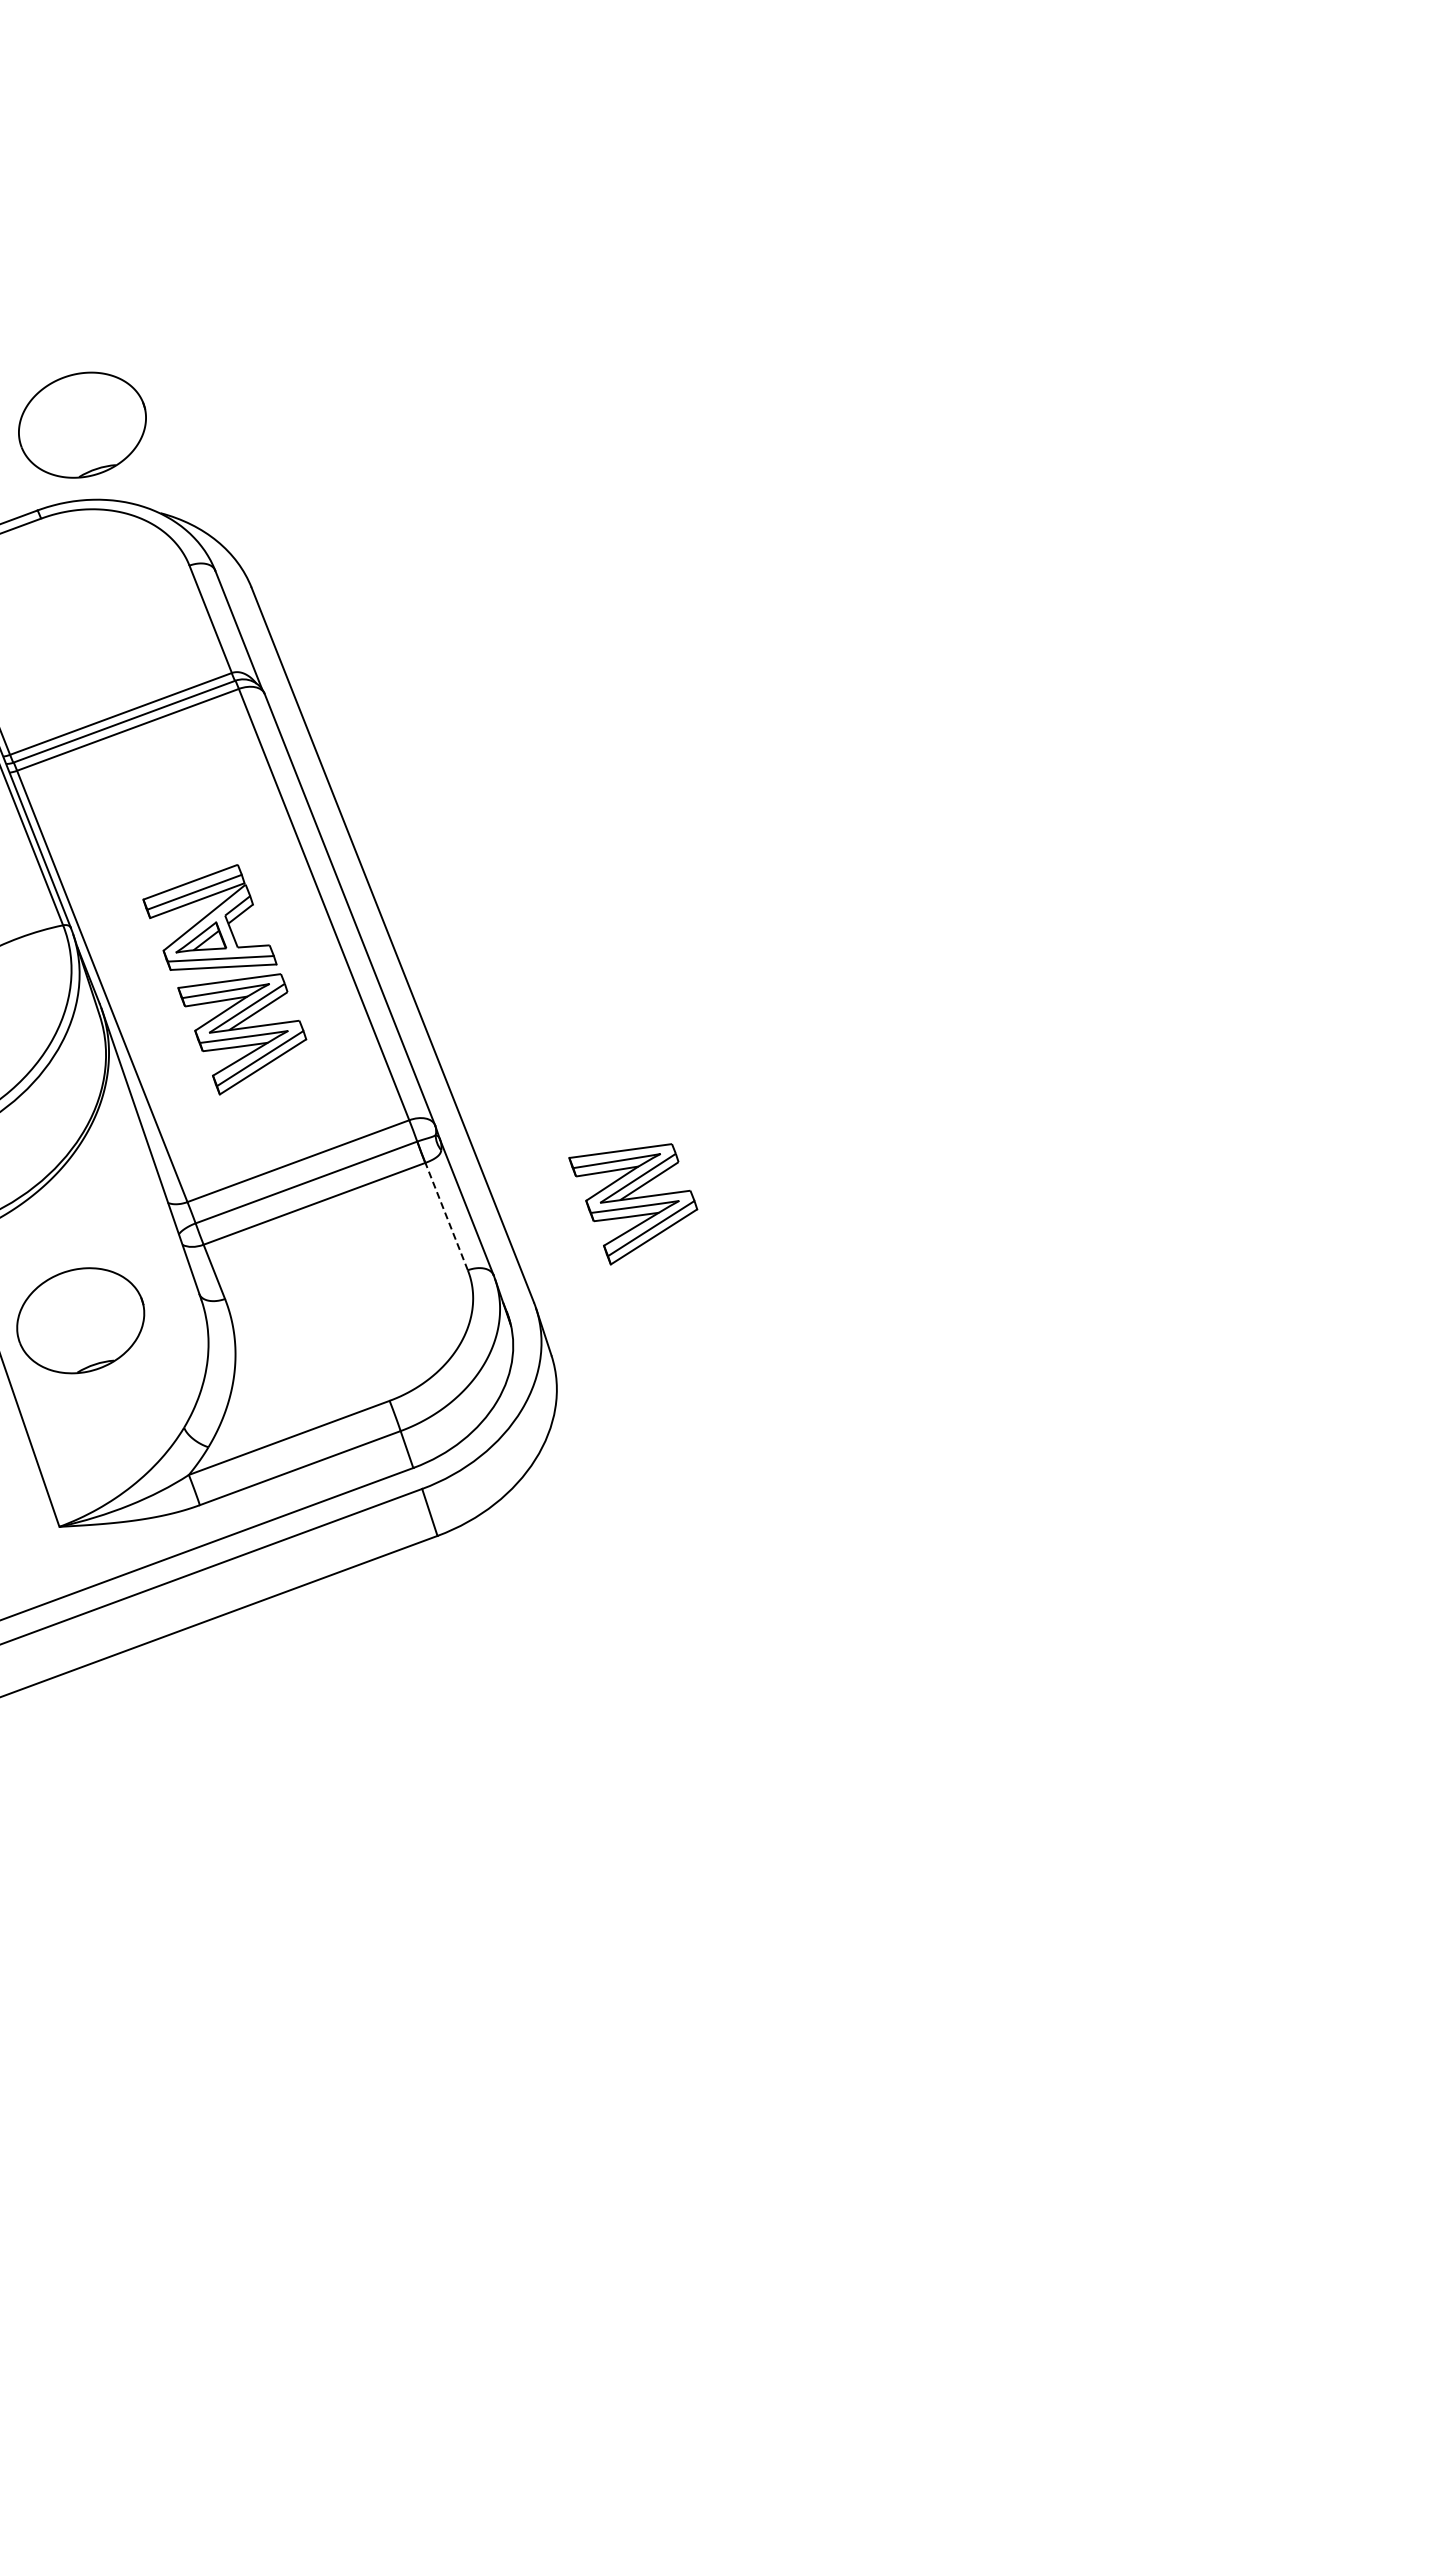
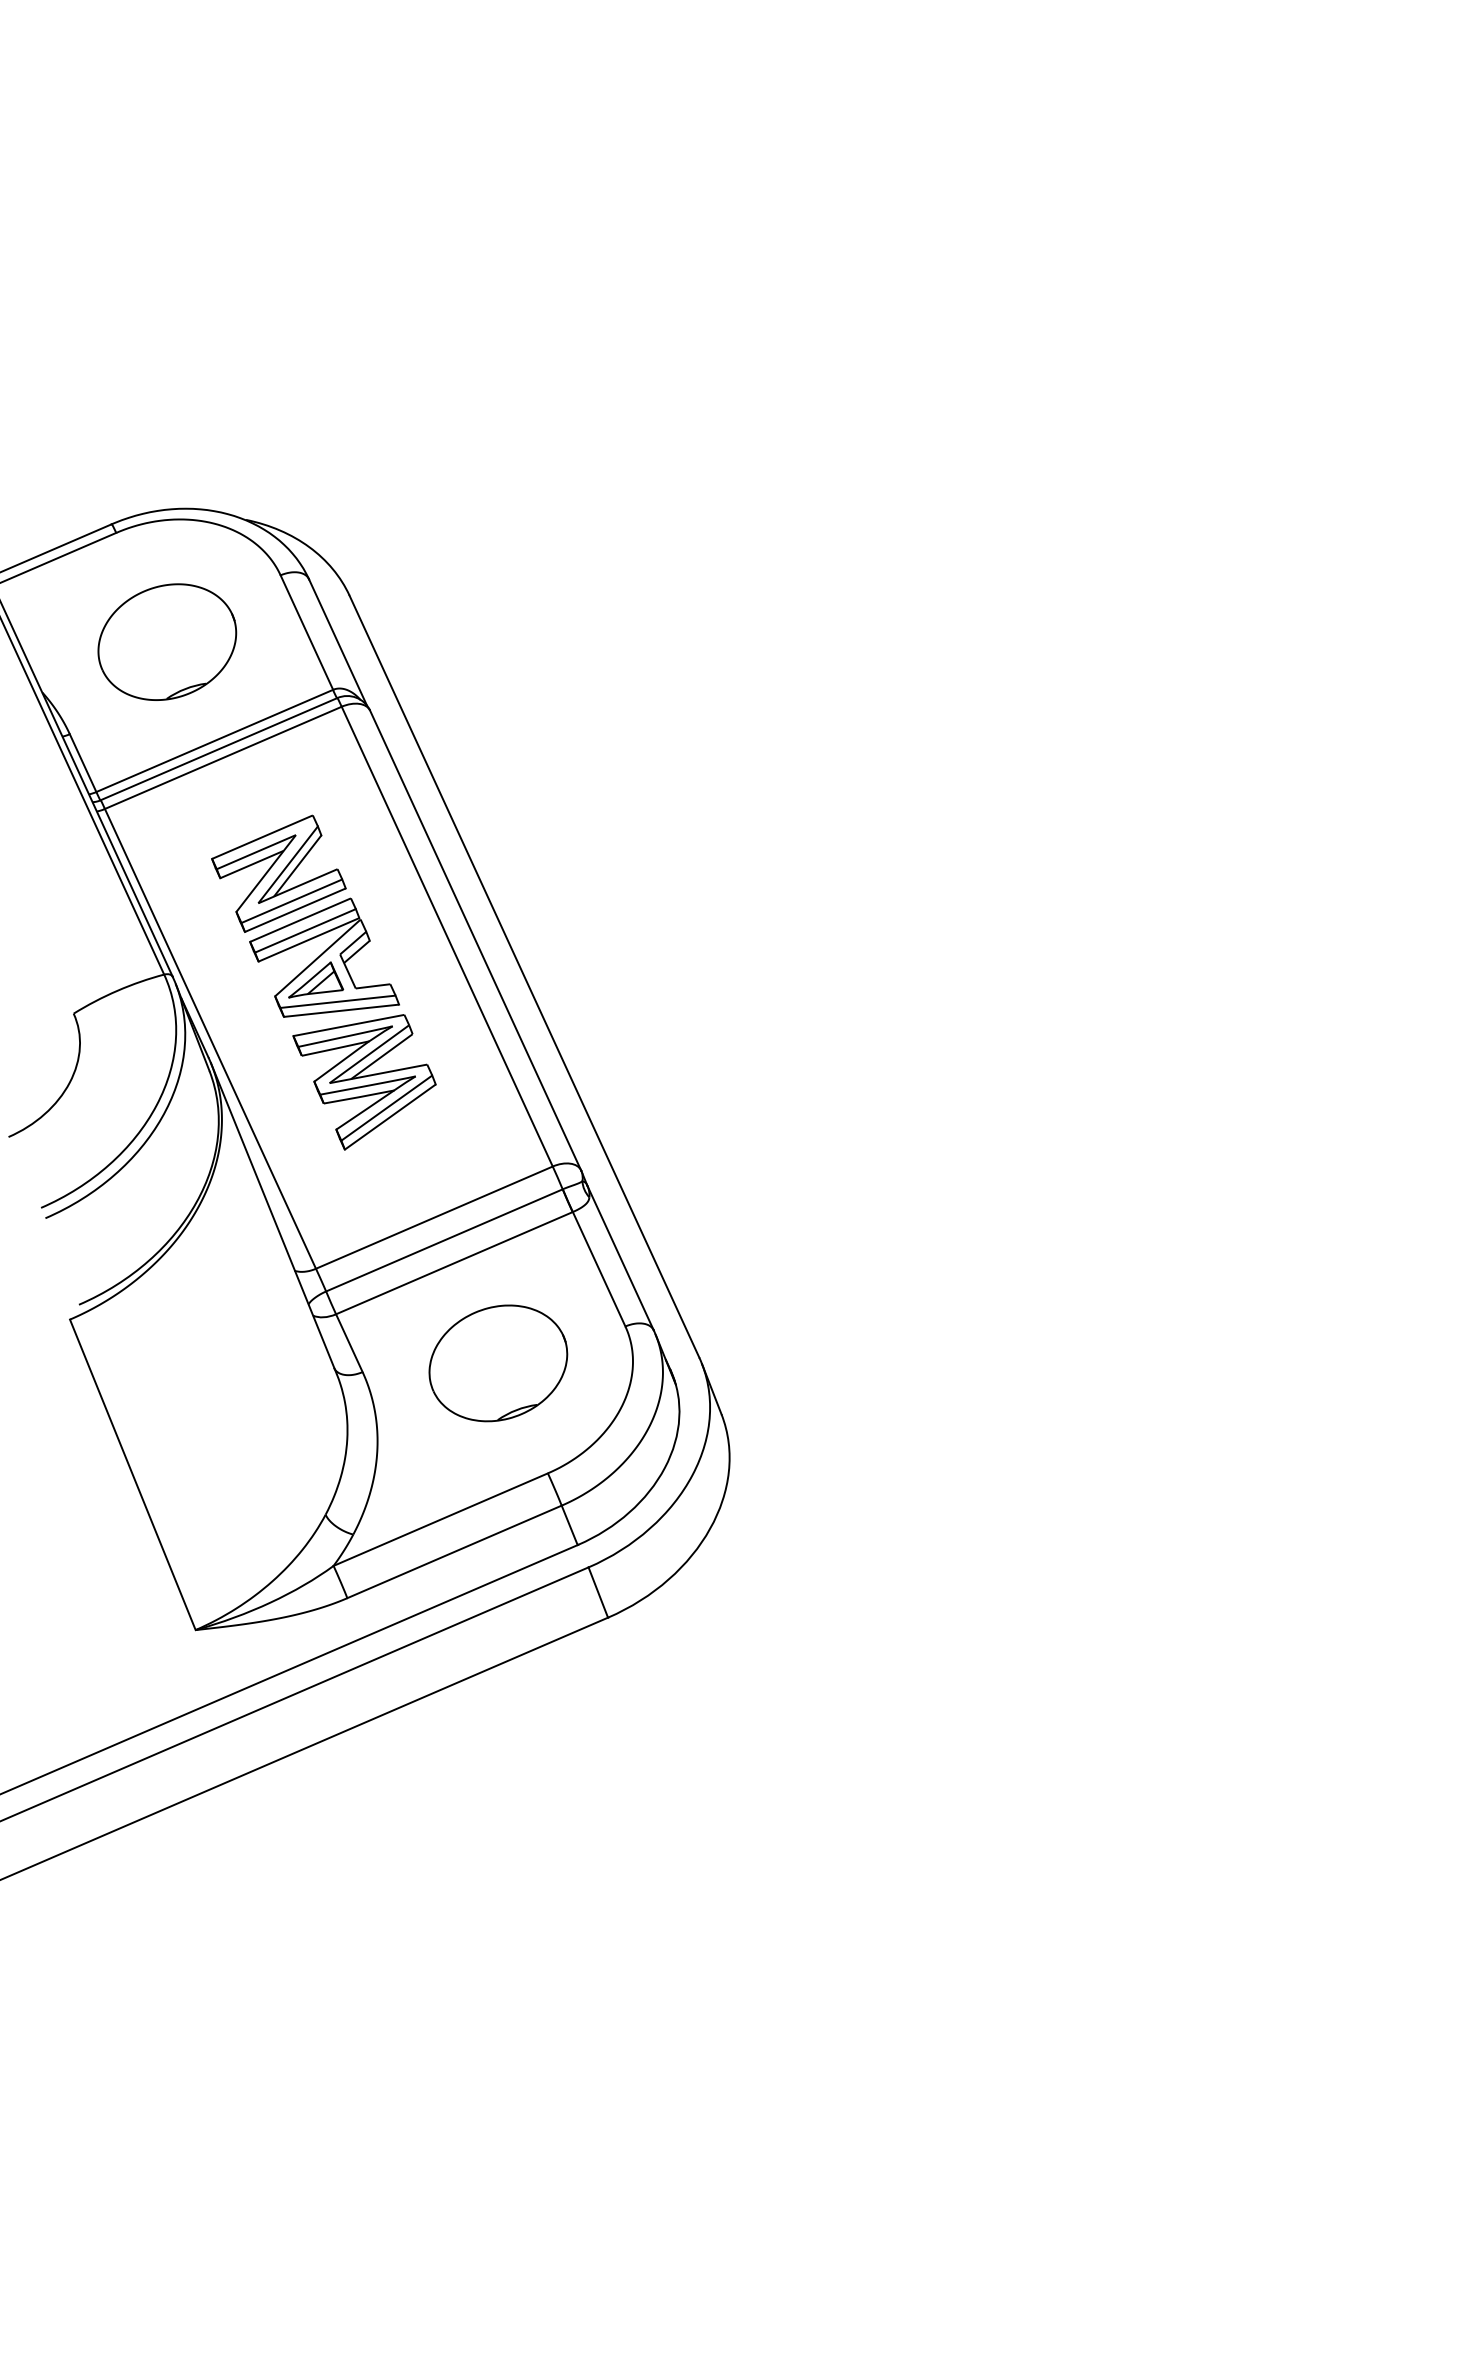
part: (82, 424) -> (167, 641), moved
part: (172, 838) -> (278, 873), added
part: (633, 1204) -> (801, 1245), removed
line: (446, 1216) -> (598, 1269), dashed -> solid
part: (80, 1320) -> (498, 1363), moved

